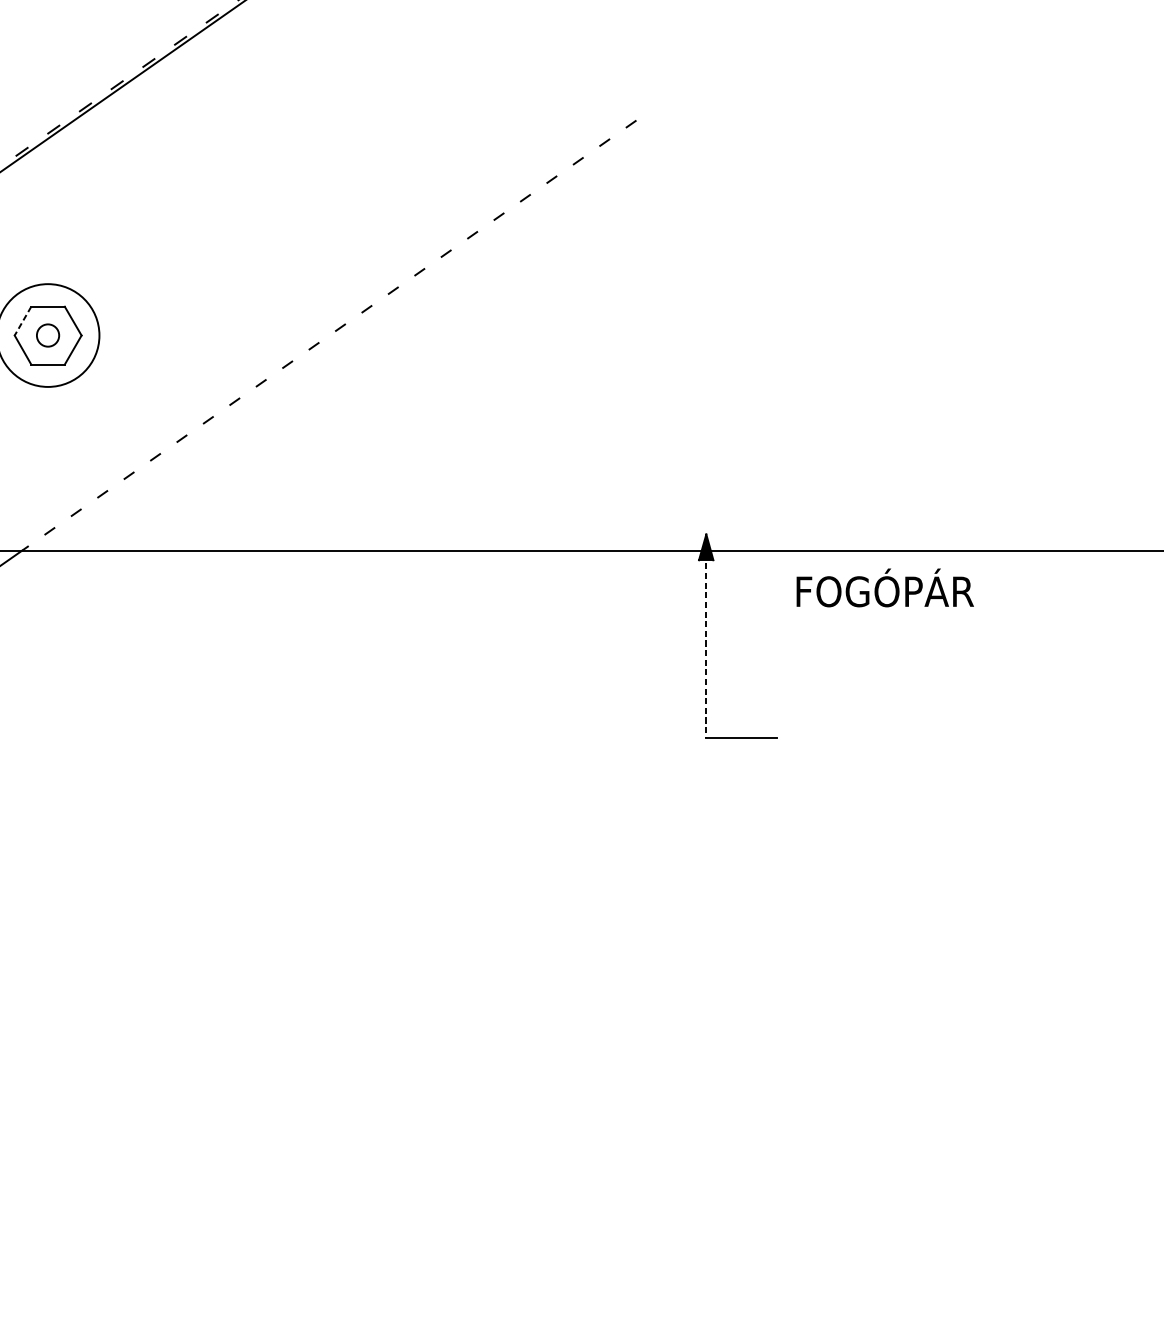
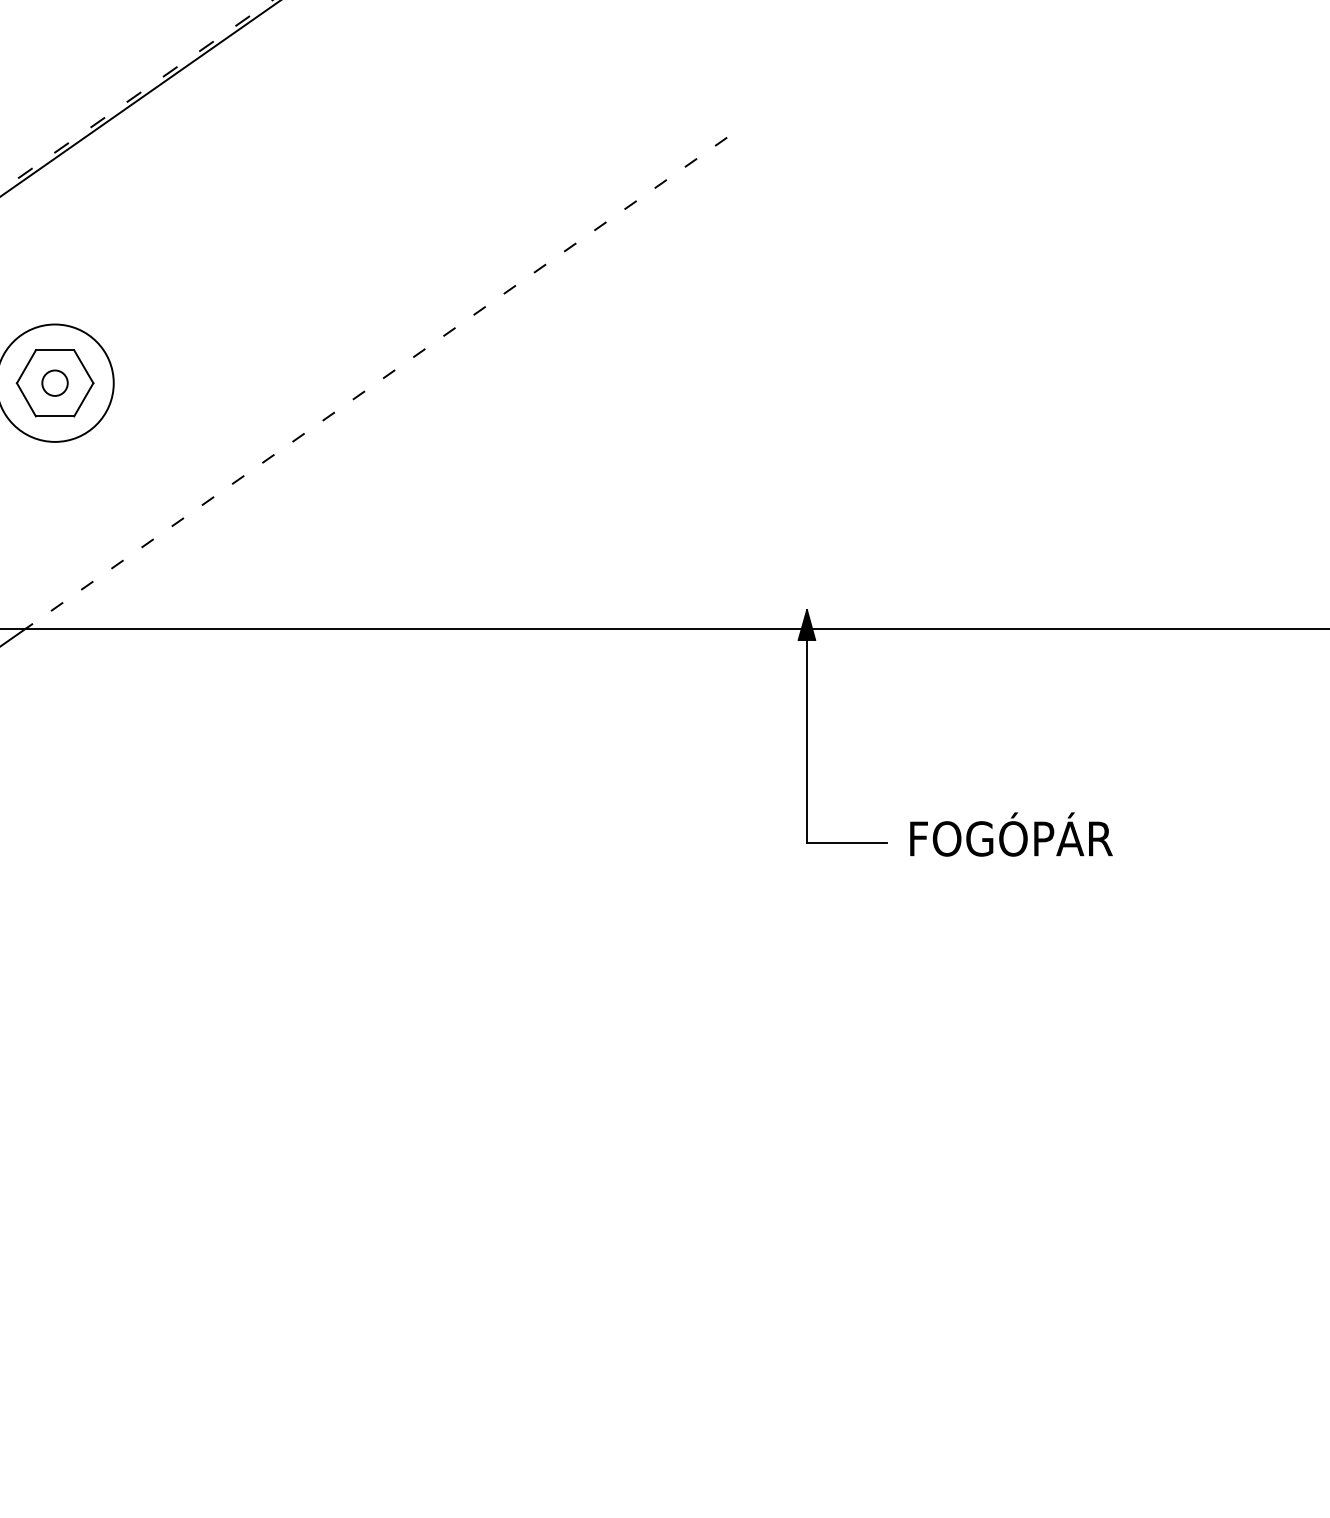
line: (23, 320) -> (26, 366), dashed -> solid
text: (885, 587) -> (1011, 834), moved
line: (706, 636) -> (807, 727), dashed -> solid

